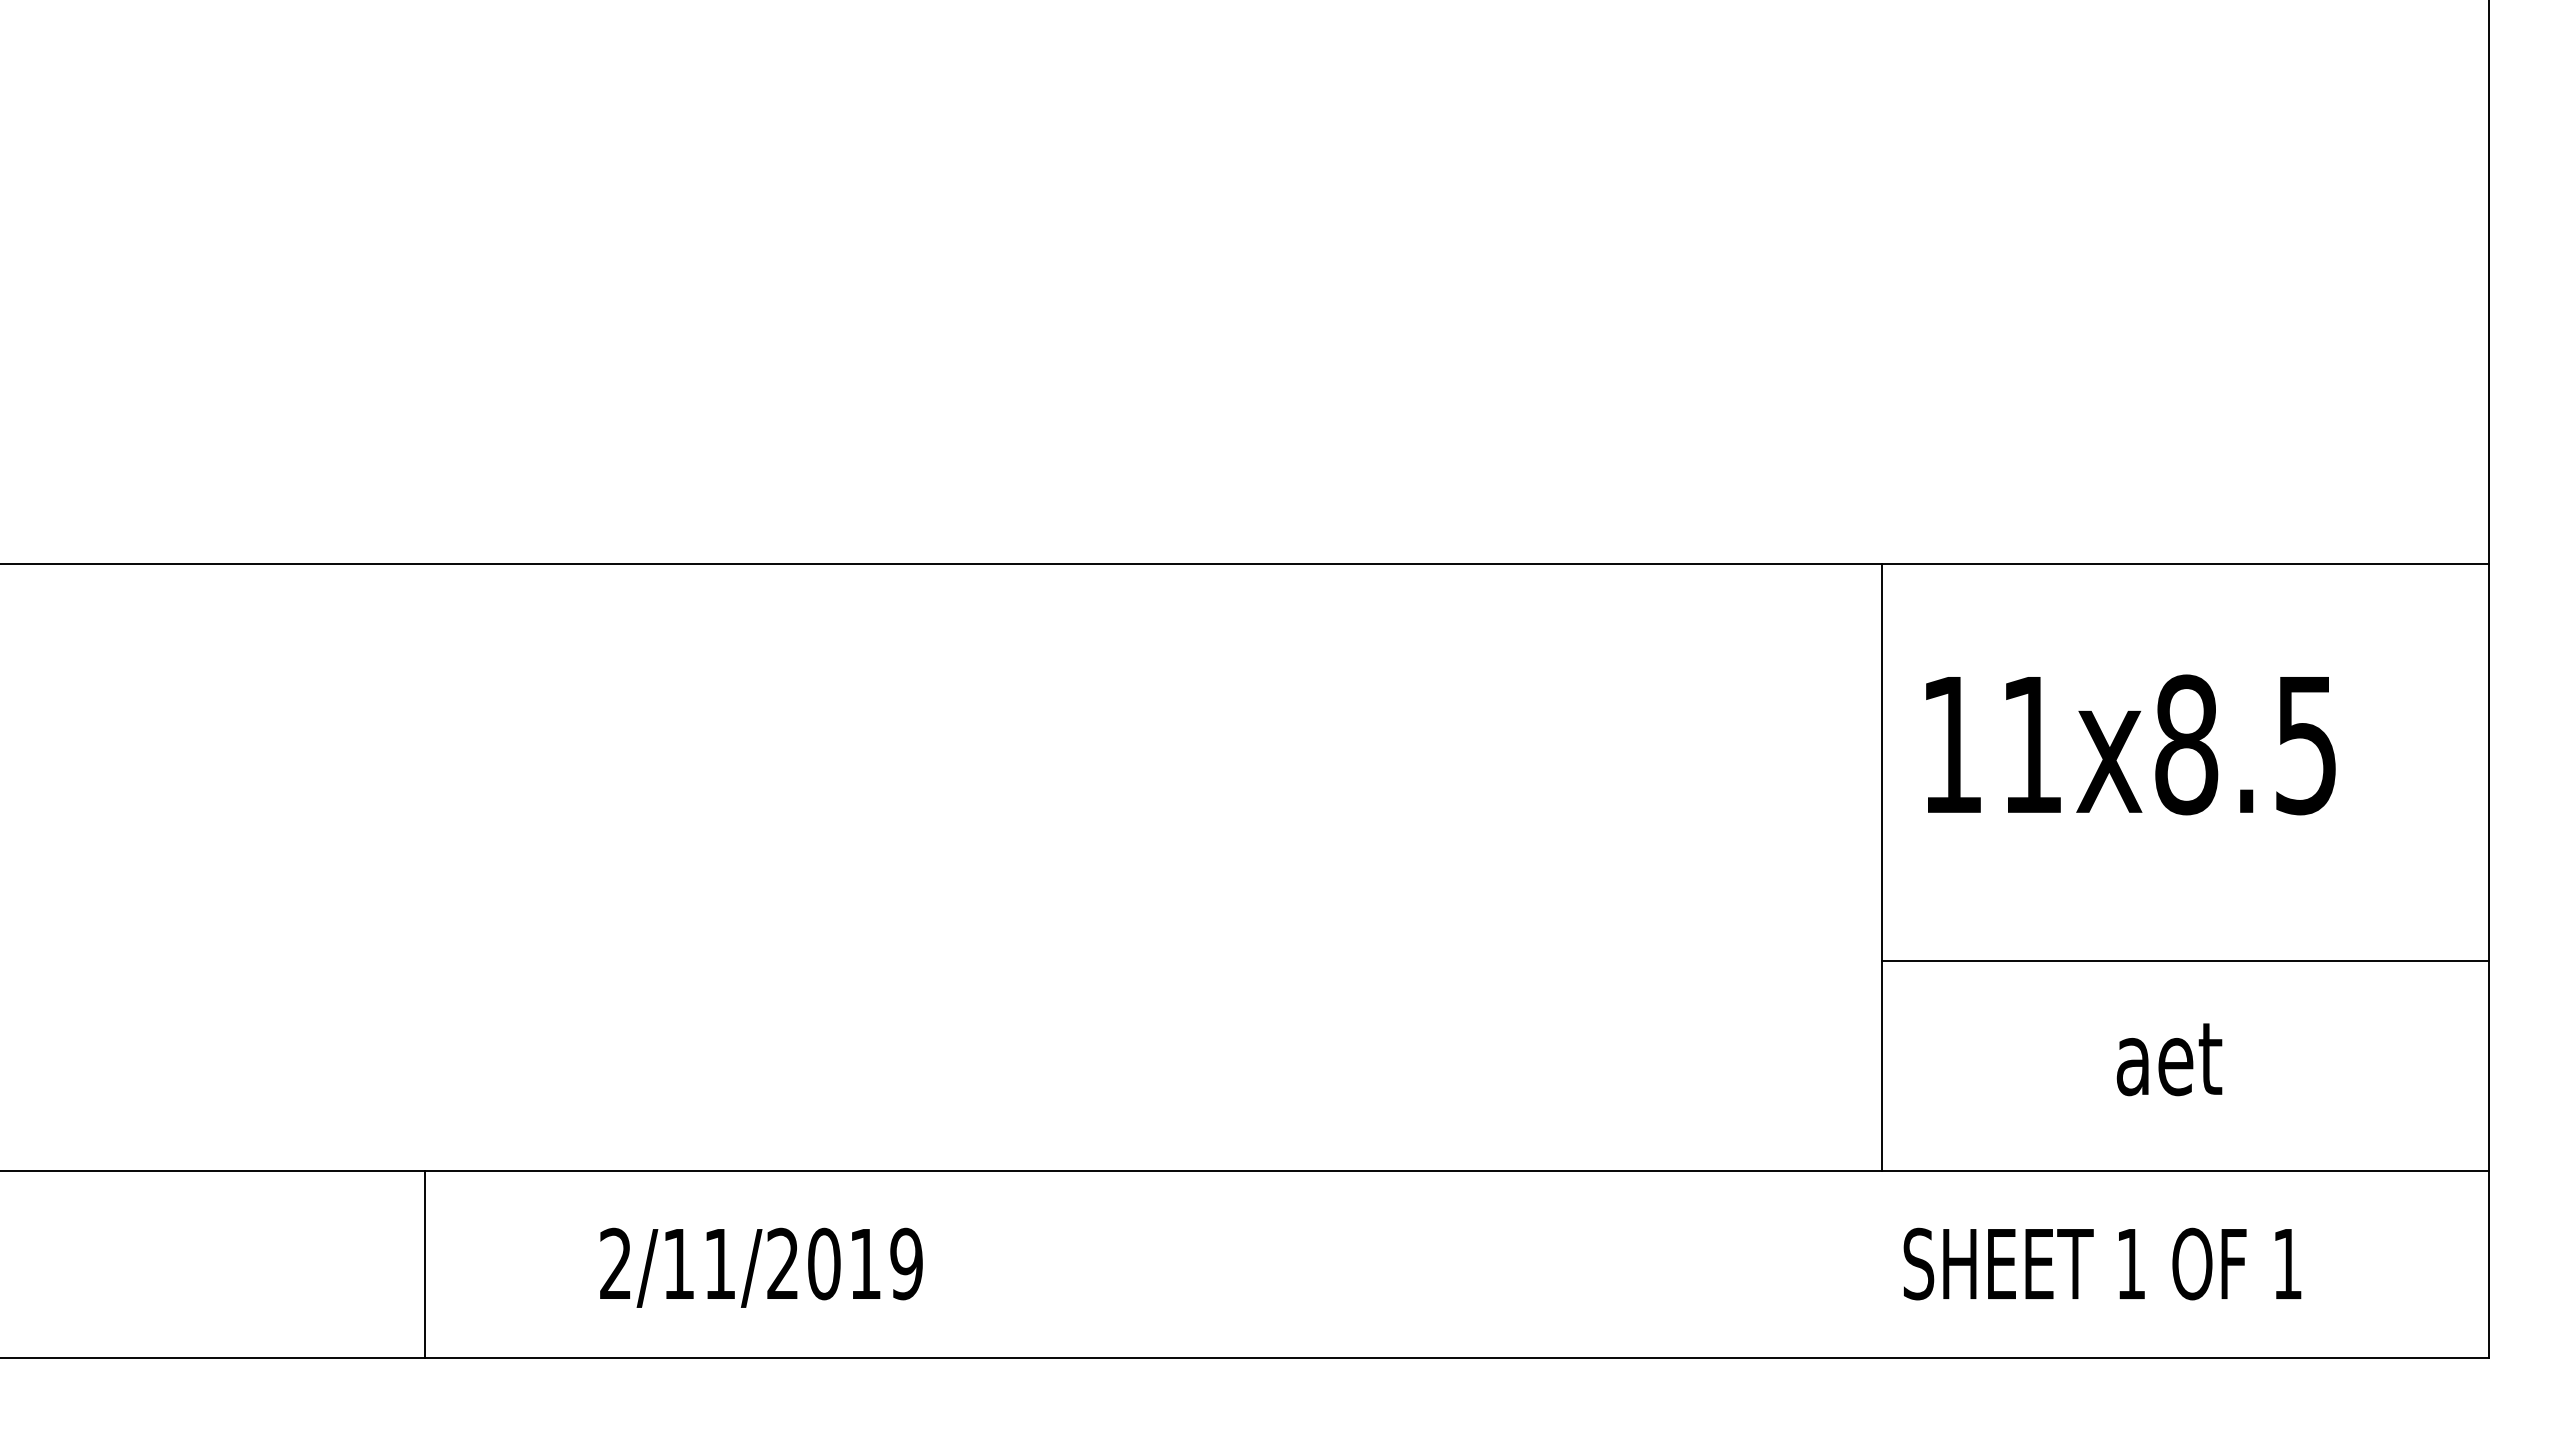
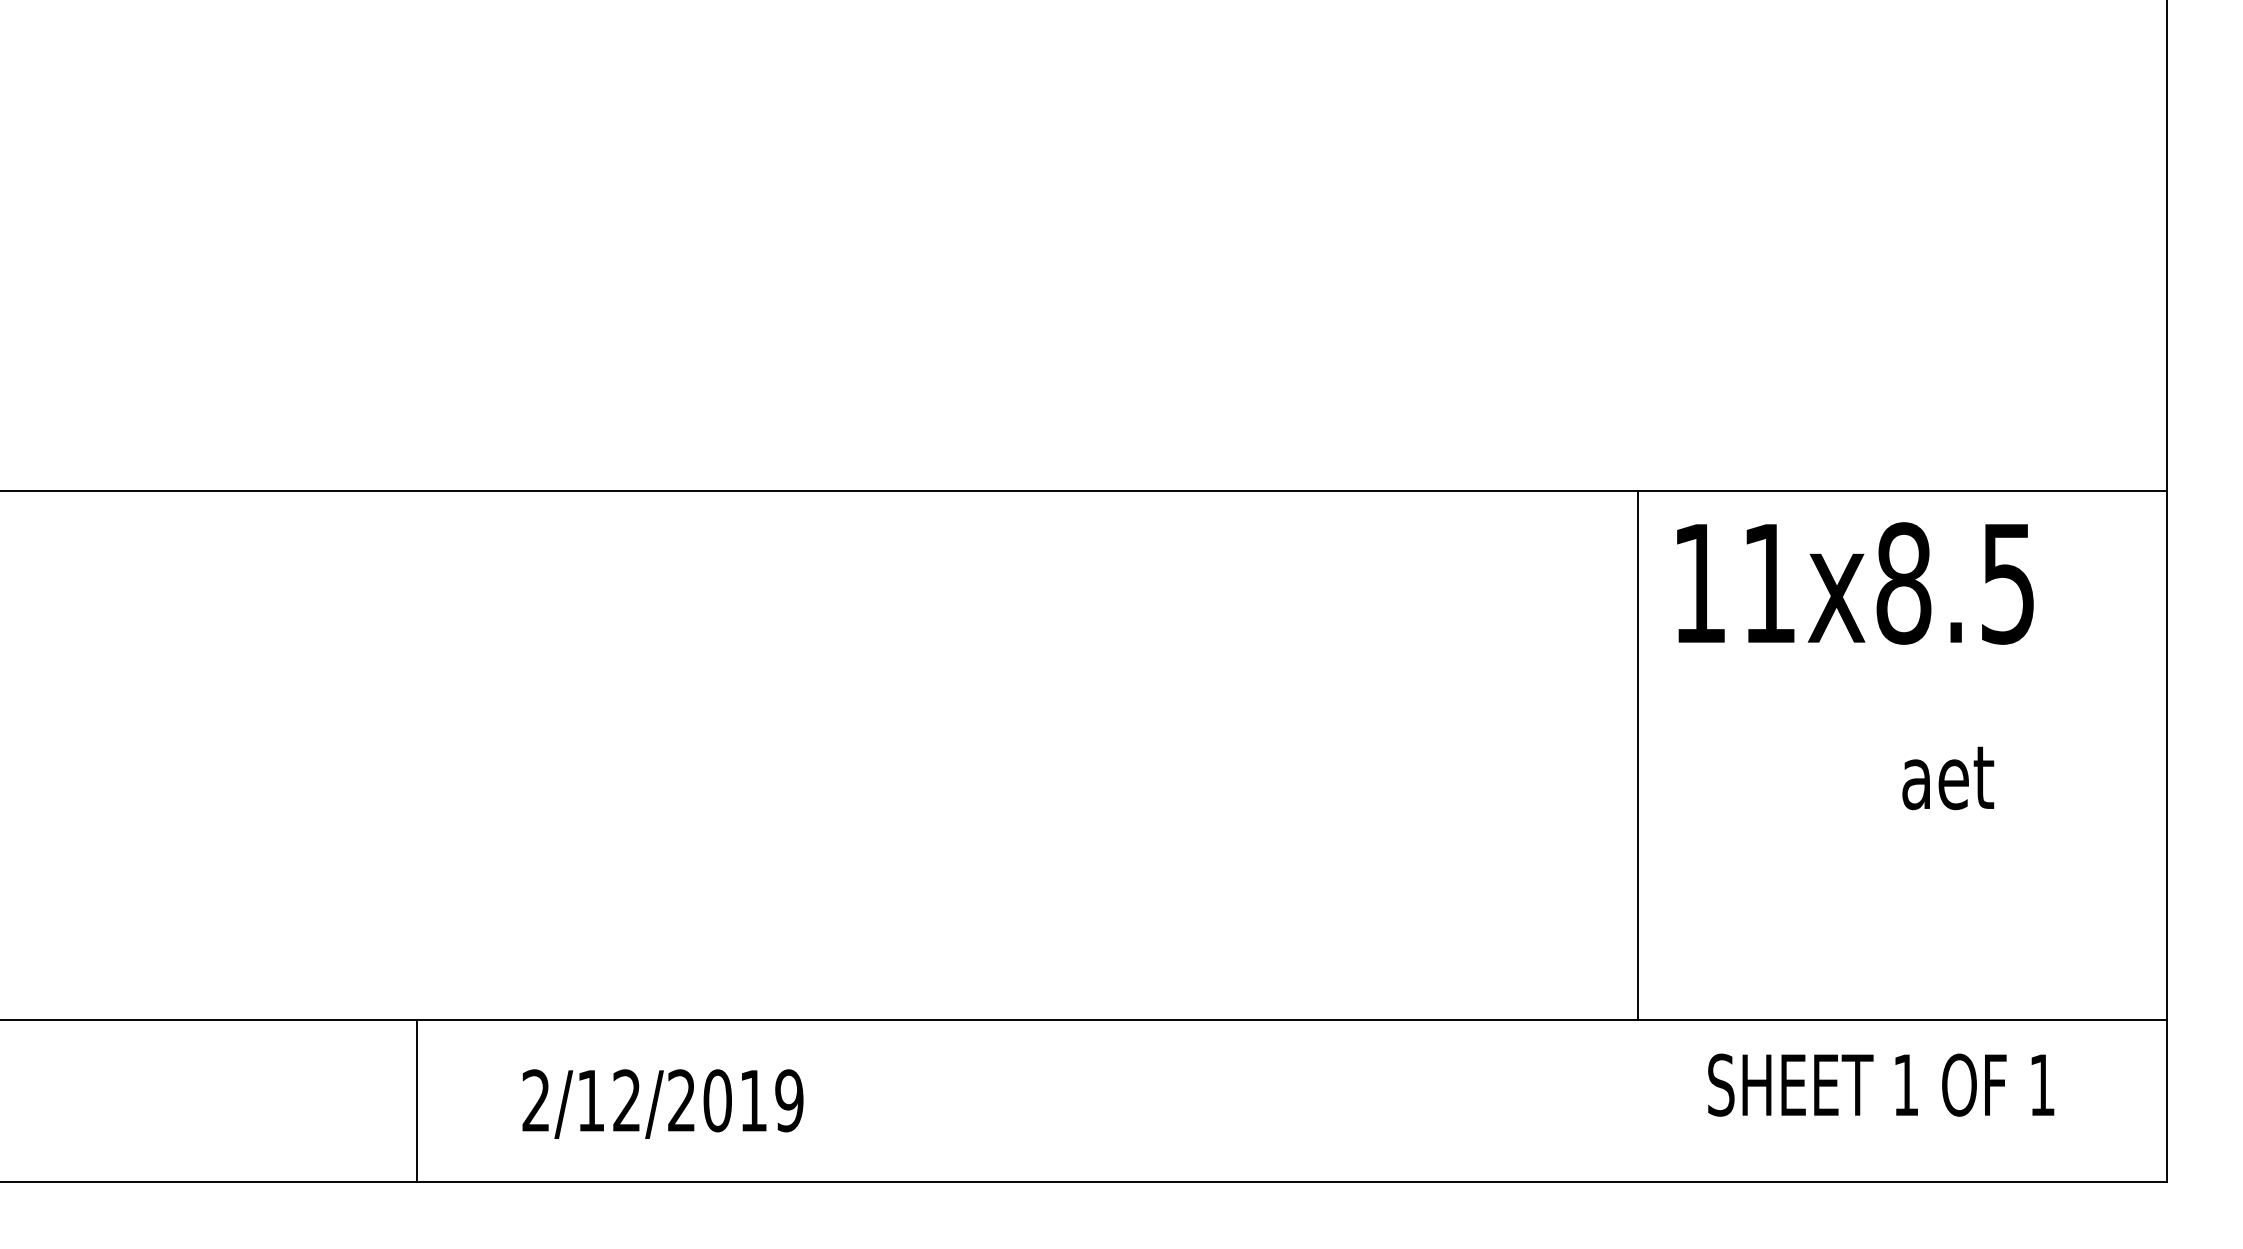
text: (2130, 744) -> (1855, 583), moved
line: (2184, 961) -> (1902, 837), removed
text: (2169, 1059) -> (1948, 778), moved
text: (719, 1262) -> (626, 1099), 2/11/2019 -> 2/12/2019
text: (2102, 1263) -> (1881, 1084), moved
line: (424, 1264) -> (416, 1101), moved

